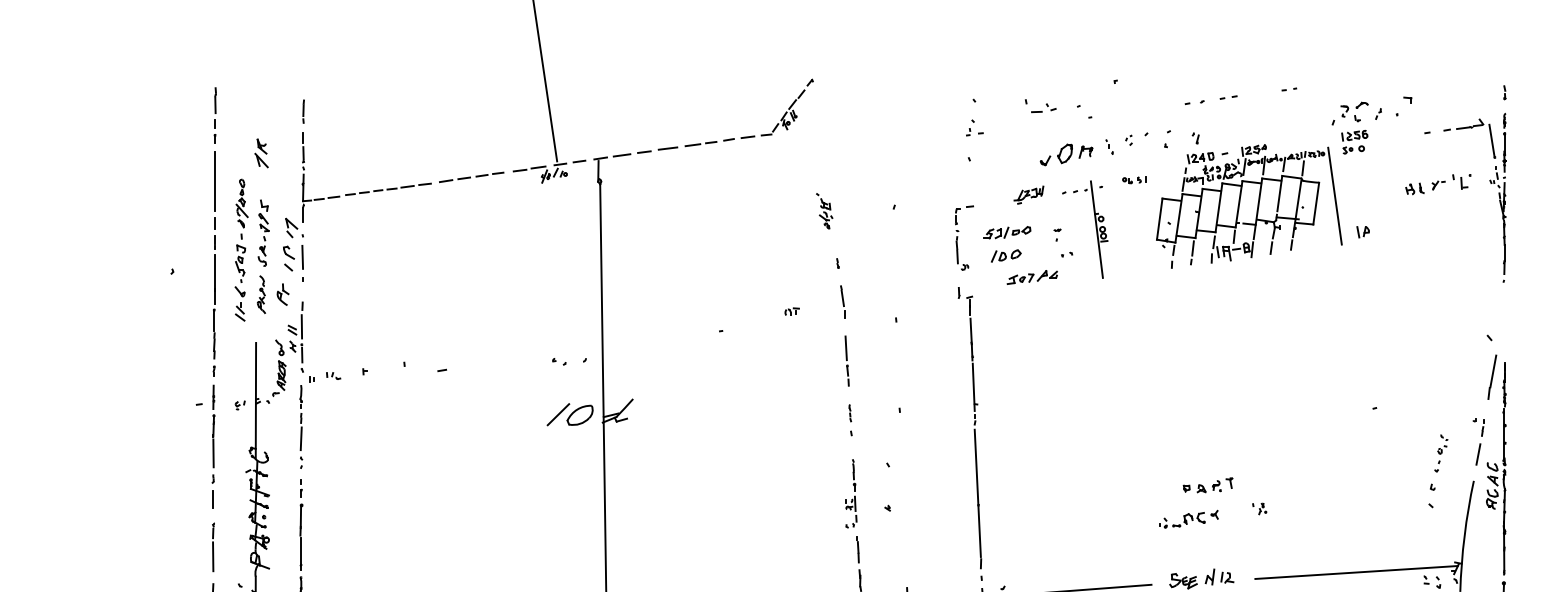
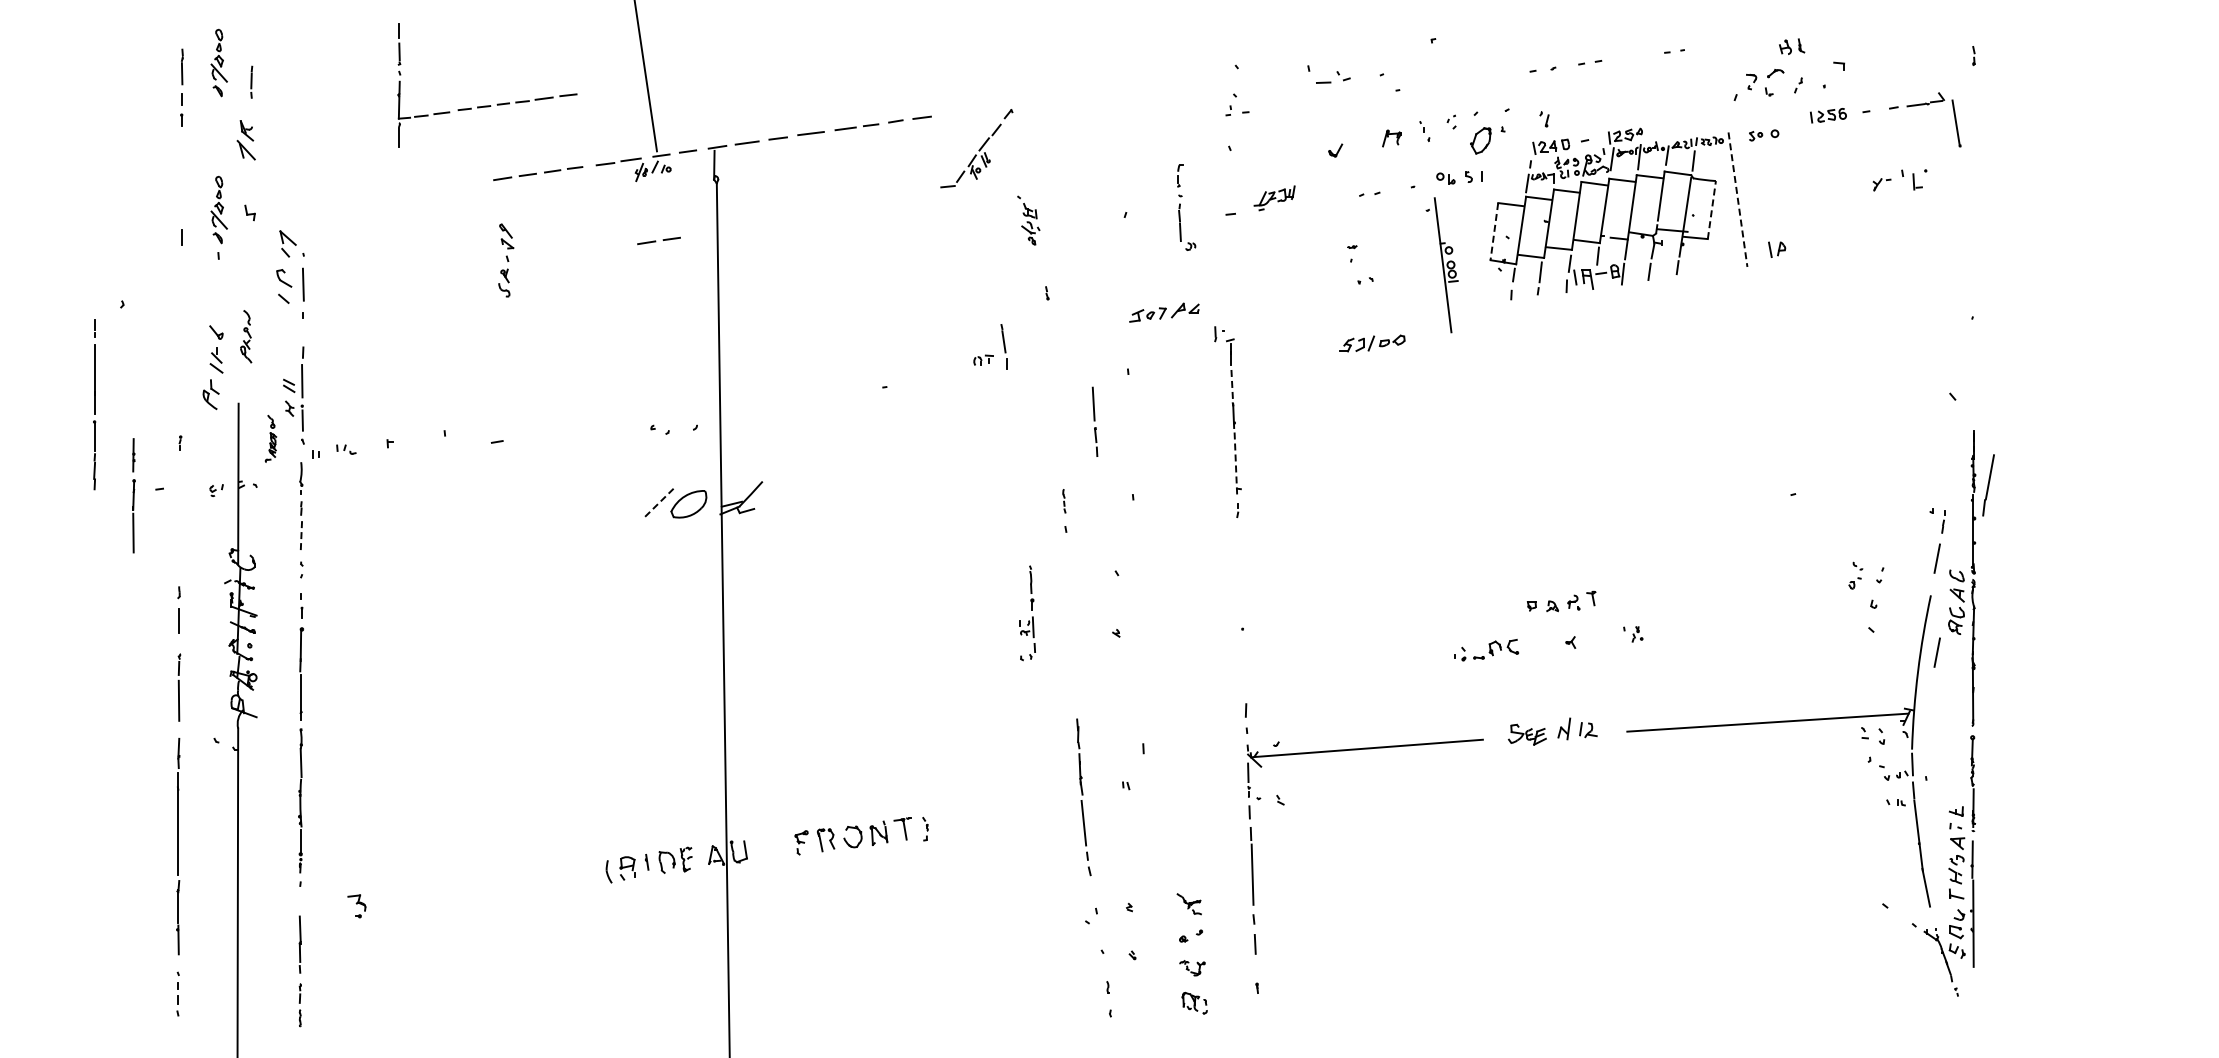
part: (241, 97) -> (218, 62), added
part: (787, 107) -> (976, 148), moved
line: (303, 111) -> (251, 81), moved
part: (1354, 135) -> (1828, 115), moved
part: (1064, 153) -> (1480, 140), moved
part: (1133, 180) -> (1458, 177), size x1.4
line: (214, 181) -> (181, 179), removed
part: (1415, 188) -> (1792, 46), moved
part: (366, 191) -> (487, 105), moved
part: (1498, 193) -> (1964, 196), removed
part: (1028, 195) -> (1274, 198), moved
line: (1334, 196) -> (1737, 199), solid -> dashed
line: (1315, 203) -> (1711, 209), solid -> dashed
line: (1159, 219) -> (1494, 231), solid -> dashed
line: (556, 226) -> (656, 241), added
part: (1095, 229) -> (1441, 265), moved
part: (1007, 232) -> (1372, 343), moved
part: (263, 239) -> (506, 260), moved
part: (961, 239) -> (1186, 207), moved
part: (1006, 255) -> (1281, 282), removed
part: (240, 263) -> (216, 293), removed
part: (1032, 277) -> (1164, 312), moved
part: (282, 294) -> (210, 394), moved
part: (214, 297) -> (94, 404), moved
line: (842, 301) -> (1003, 346), moved
line: (971, 331) -> (1232, 387), solid -> dashed
line: (846, 360) -> (1094, 421), moved
part: (279, 368) -> (270, 438), size x0.6
line: (1492, 377) -> (1988, 485), moved
line: (973, 387) -> (1235, 465), solid -> dashed
line: (558, 414) -> (658, 503), solid -> dashed
line: (213, 426) -> (133, 495), moved
line: (301, 438) -> (301, 536), solid -> dashed
part: (1442, 444) -> (1855, 575), moved
part: (851, 493) -> (1027, 613), moved
line: (977, 493) -> (1241, 612), removed
part: (1182, 520) -> (1486, 650), moved
line: (1477, 522) -> (1936, 652), added
line: (858, 549) -> (1075, 690), removed

